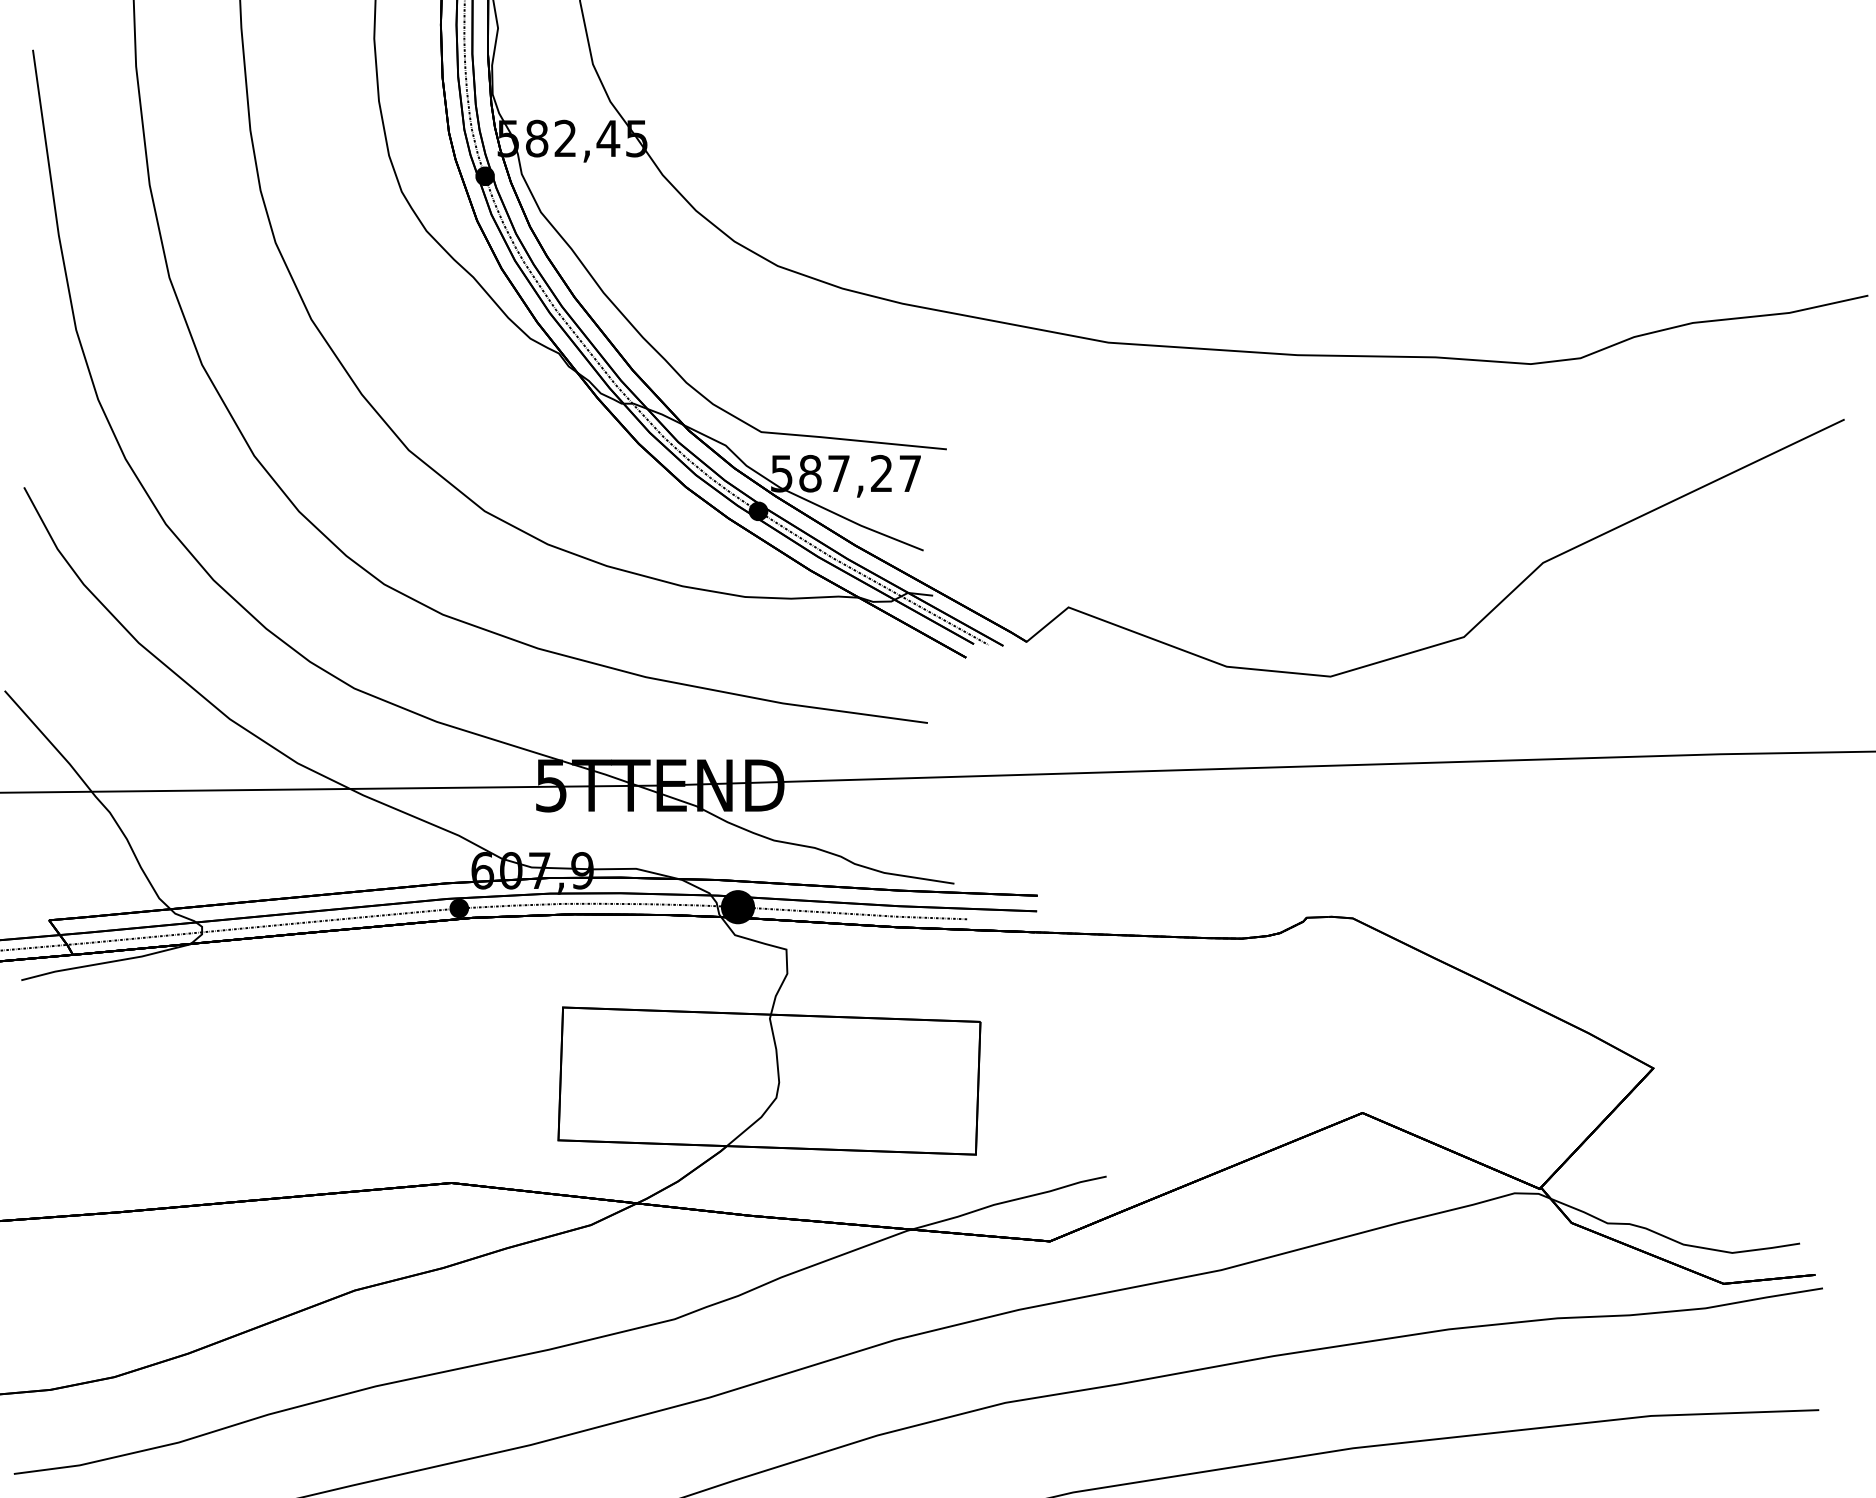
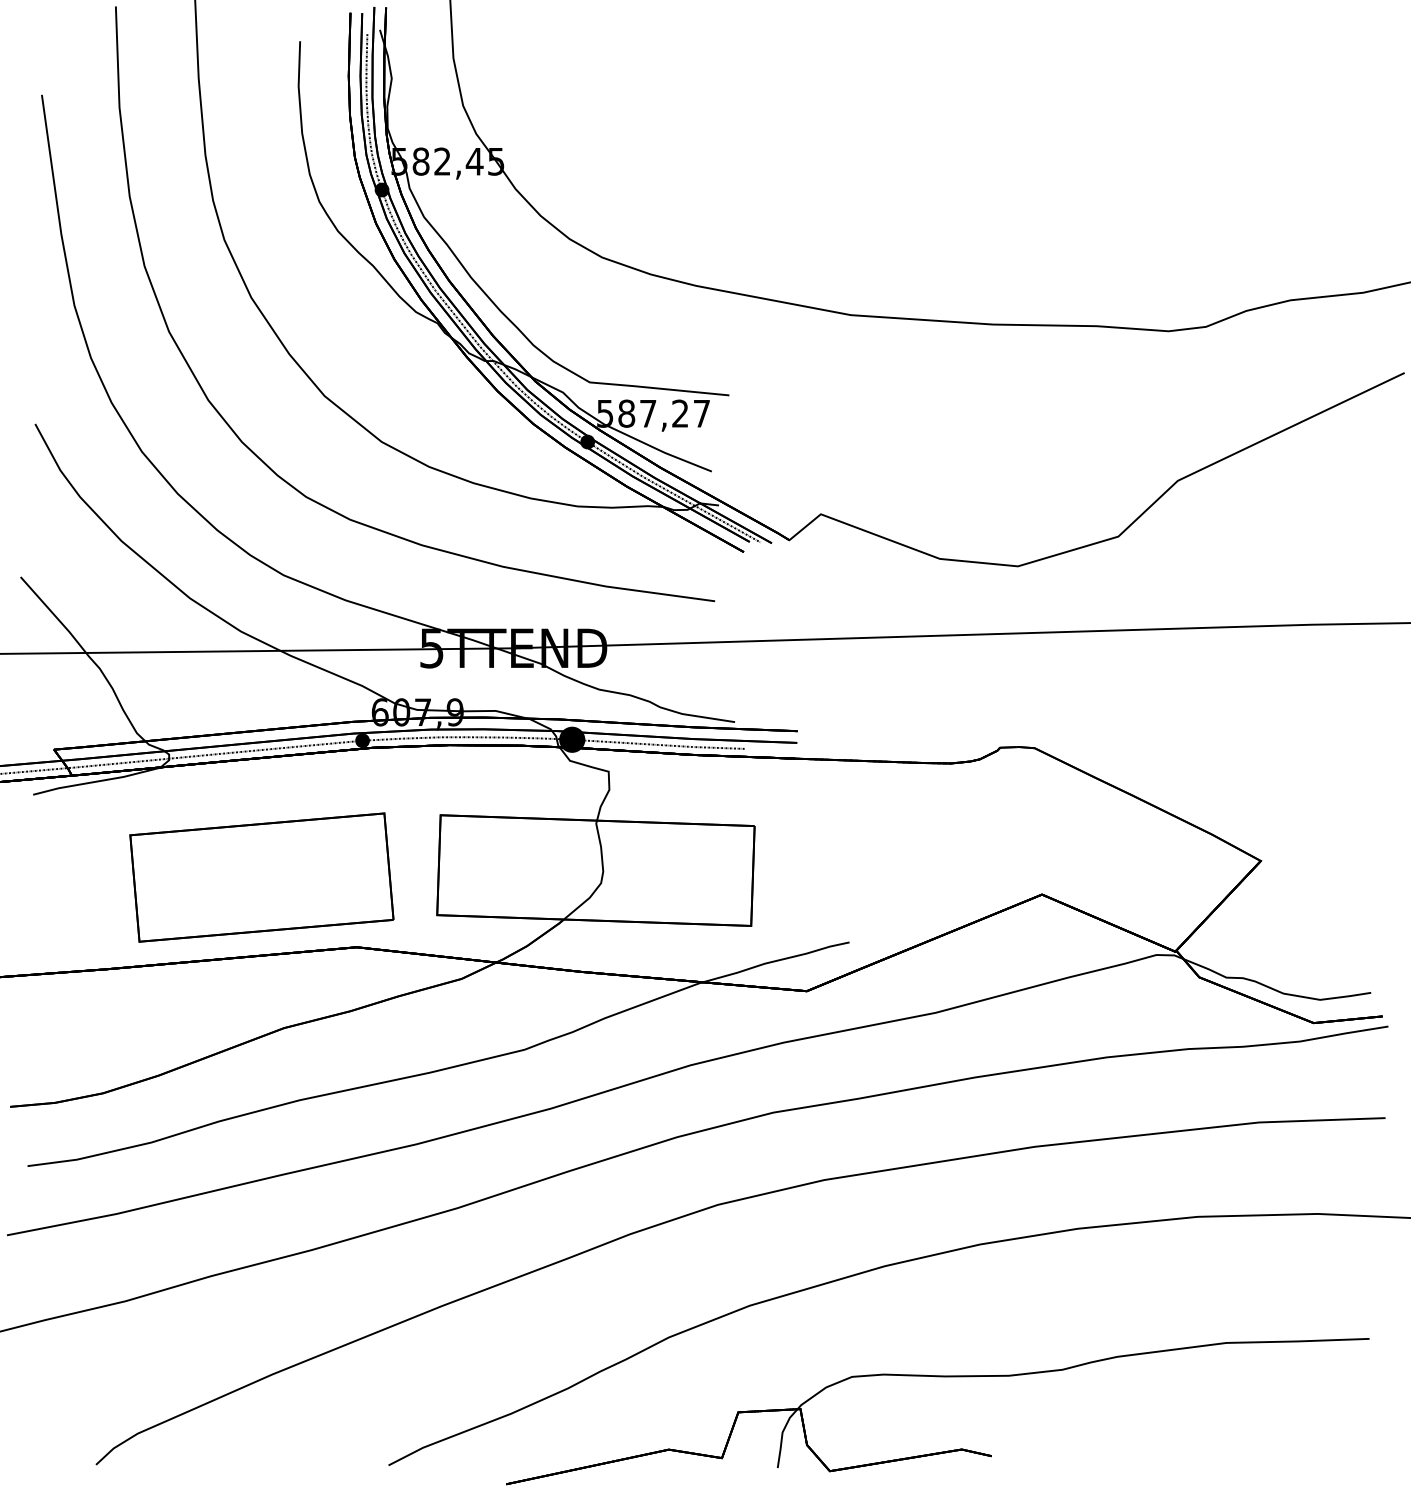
part: (324, 1090) -> (261, 877), added

